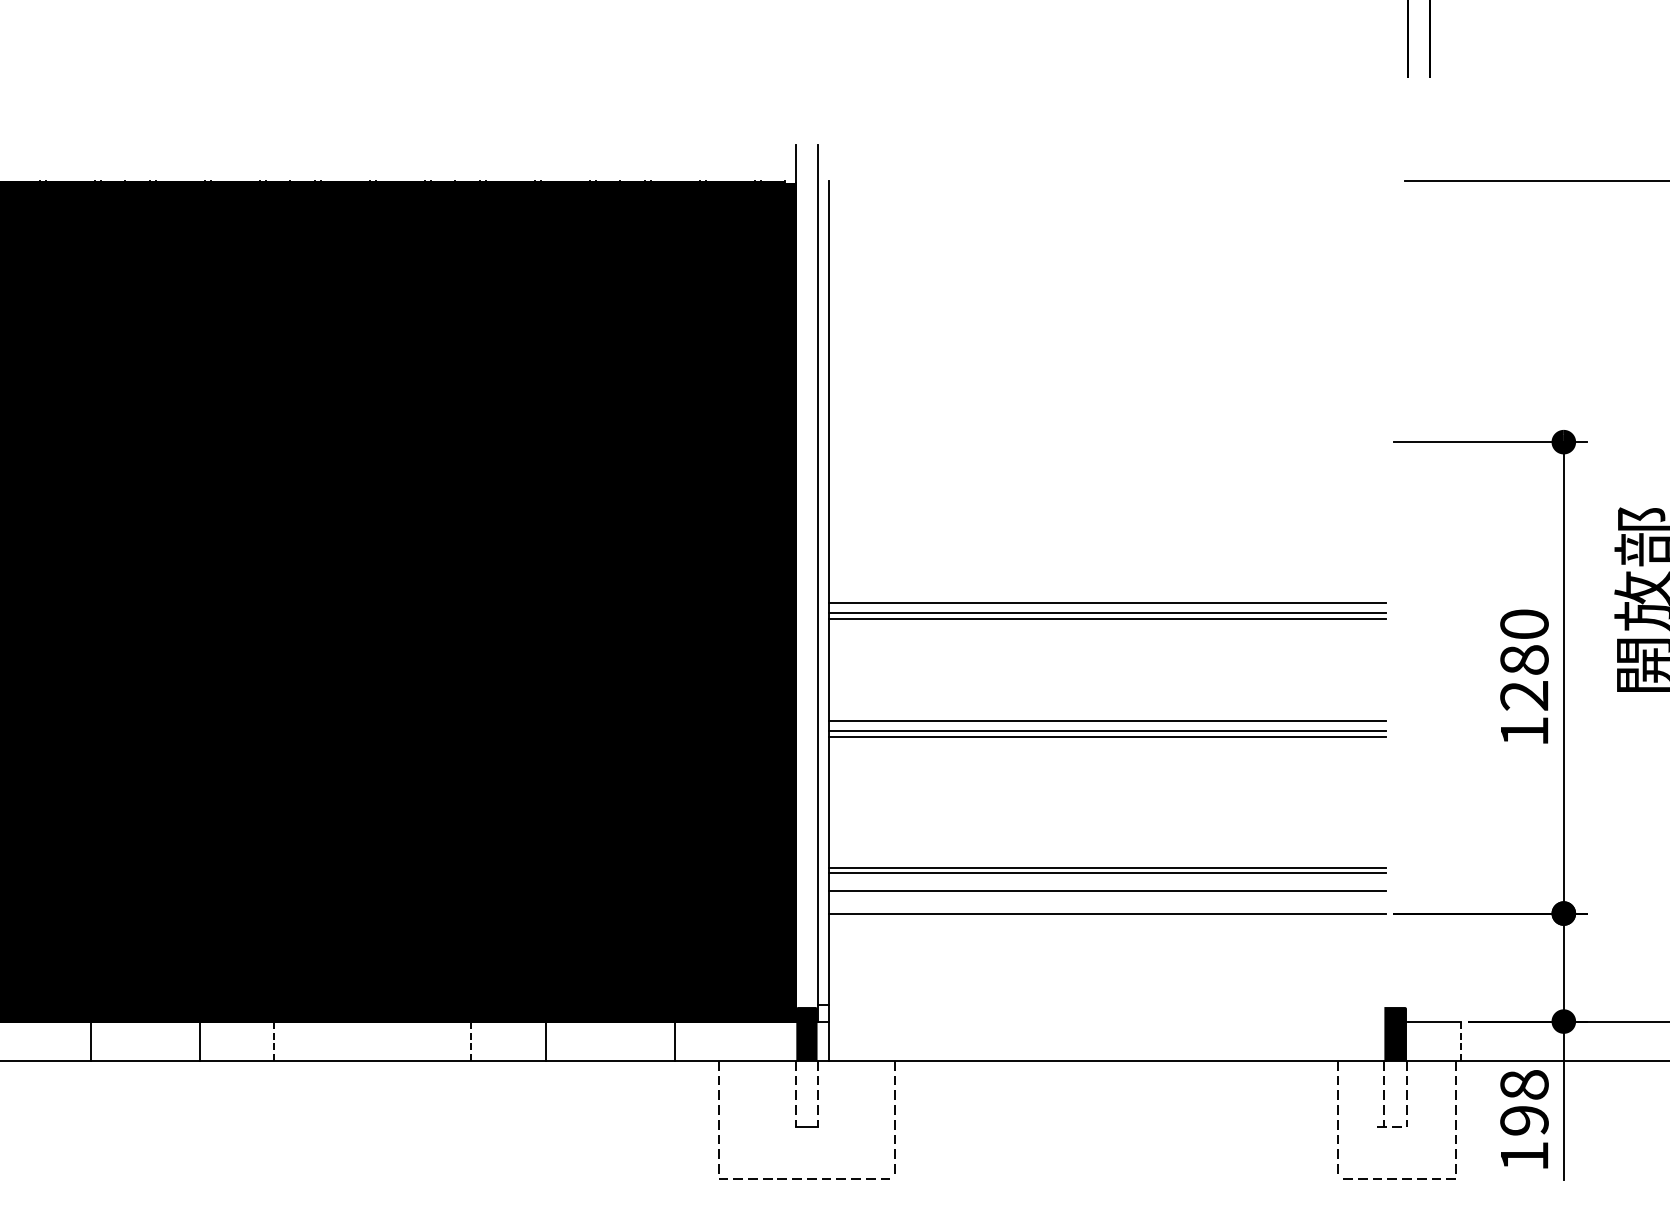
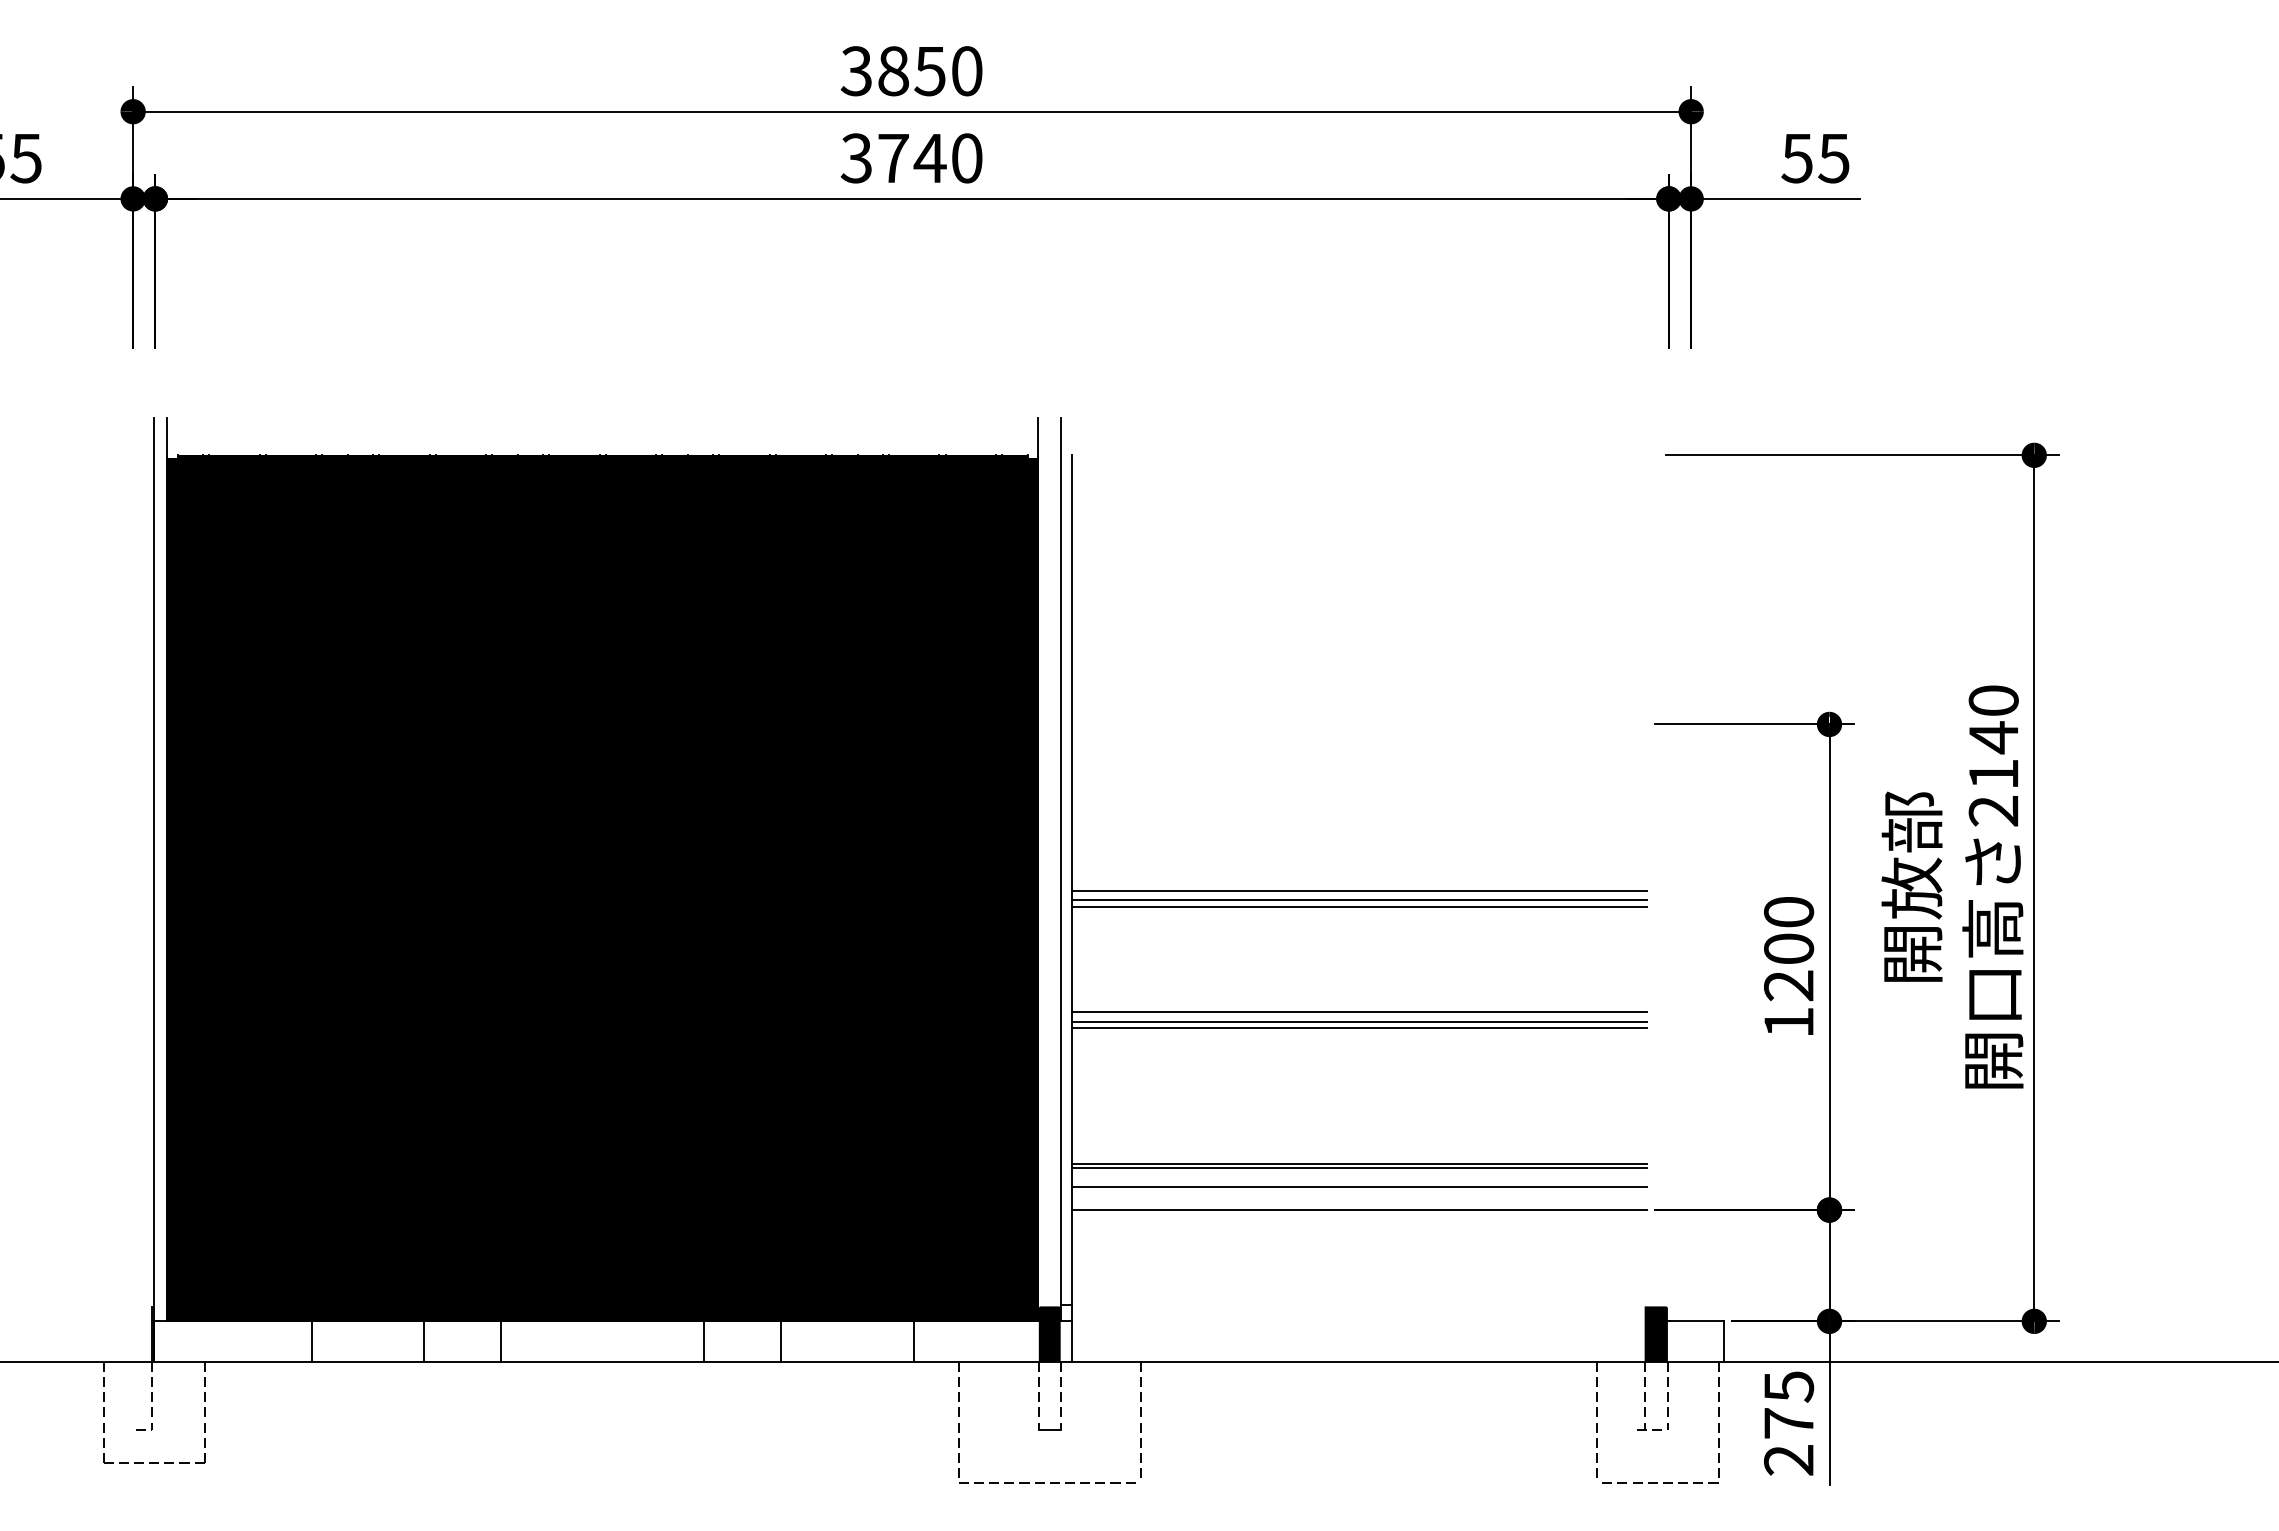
text: (1524, 659) -> (1788, 948), 1280 -> 1200
line: (274, 1041) -> (501, 1341), dashed -> solid
line: (470, 1041) -> (703, 1341), dashed -> solid
line: (1460, 1041) -> (1723, 1341), dashed -> solid
text: (1524, 1120) -> (1789, 1423), 198 -> 275

